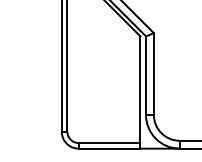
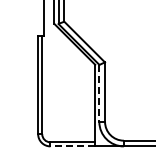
line: (146, 75) -> (99, 93), solid -> dashed
line: (109, 148) -> (72, 146), solid -> dashed

